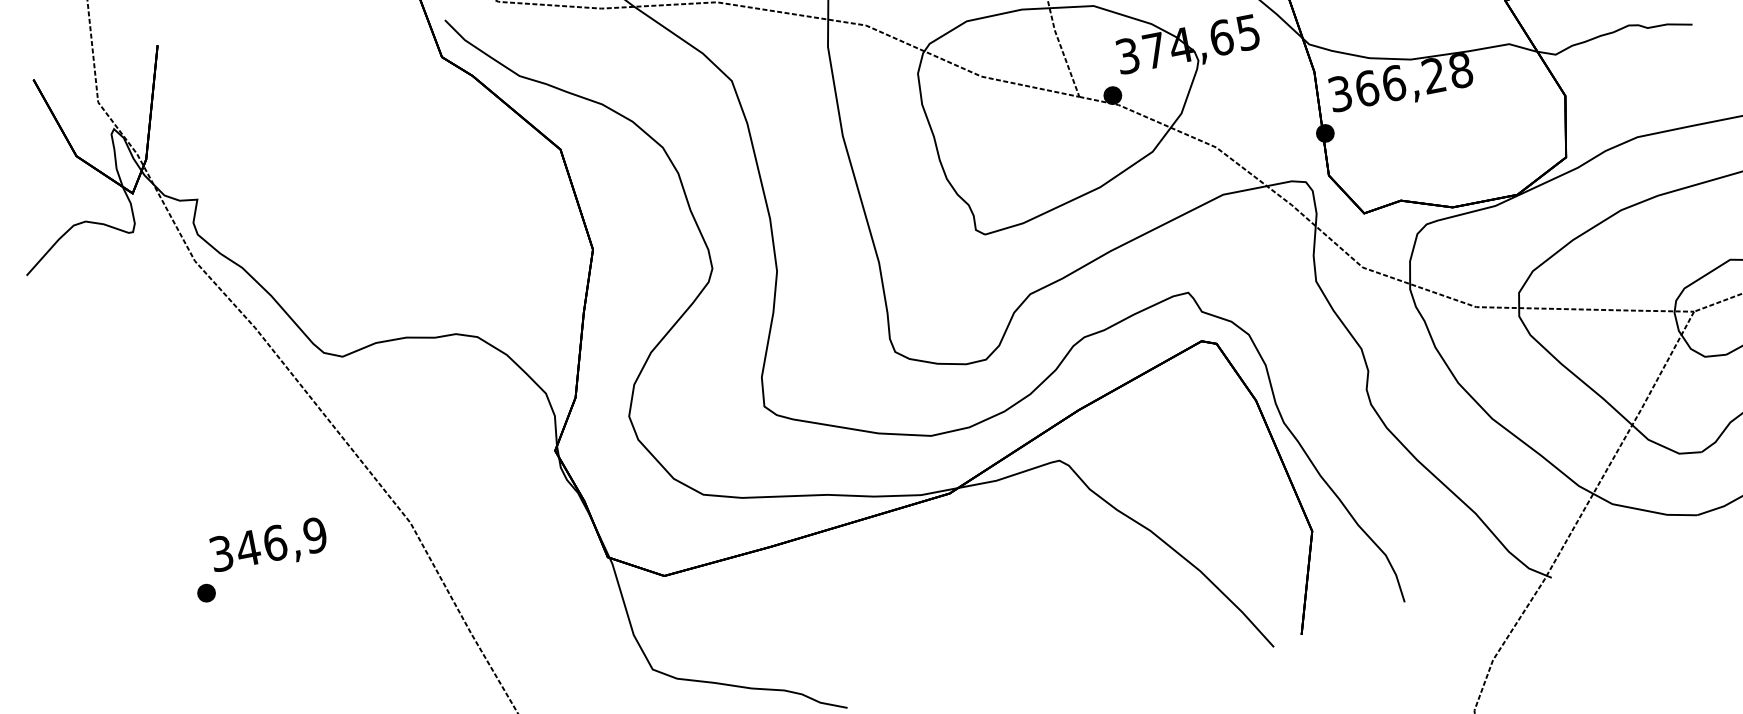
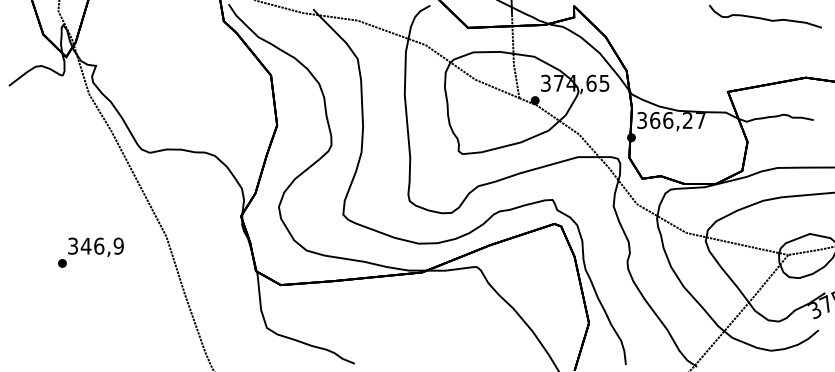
text: (1460, 70) -> (700, 120), 366,28 -> 366,27
text: (259, 559) -> (90, 252), moved

